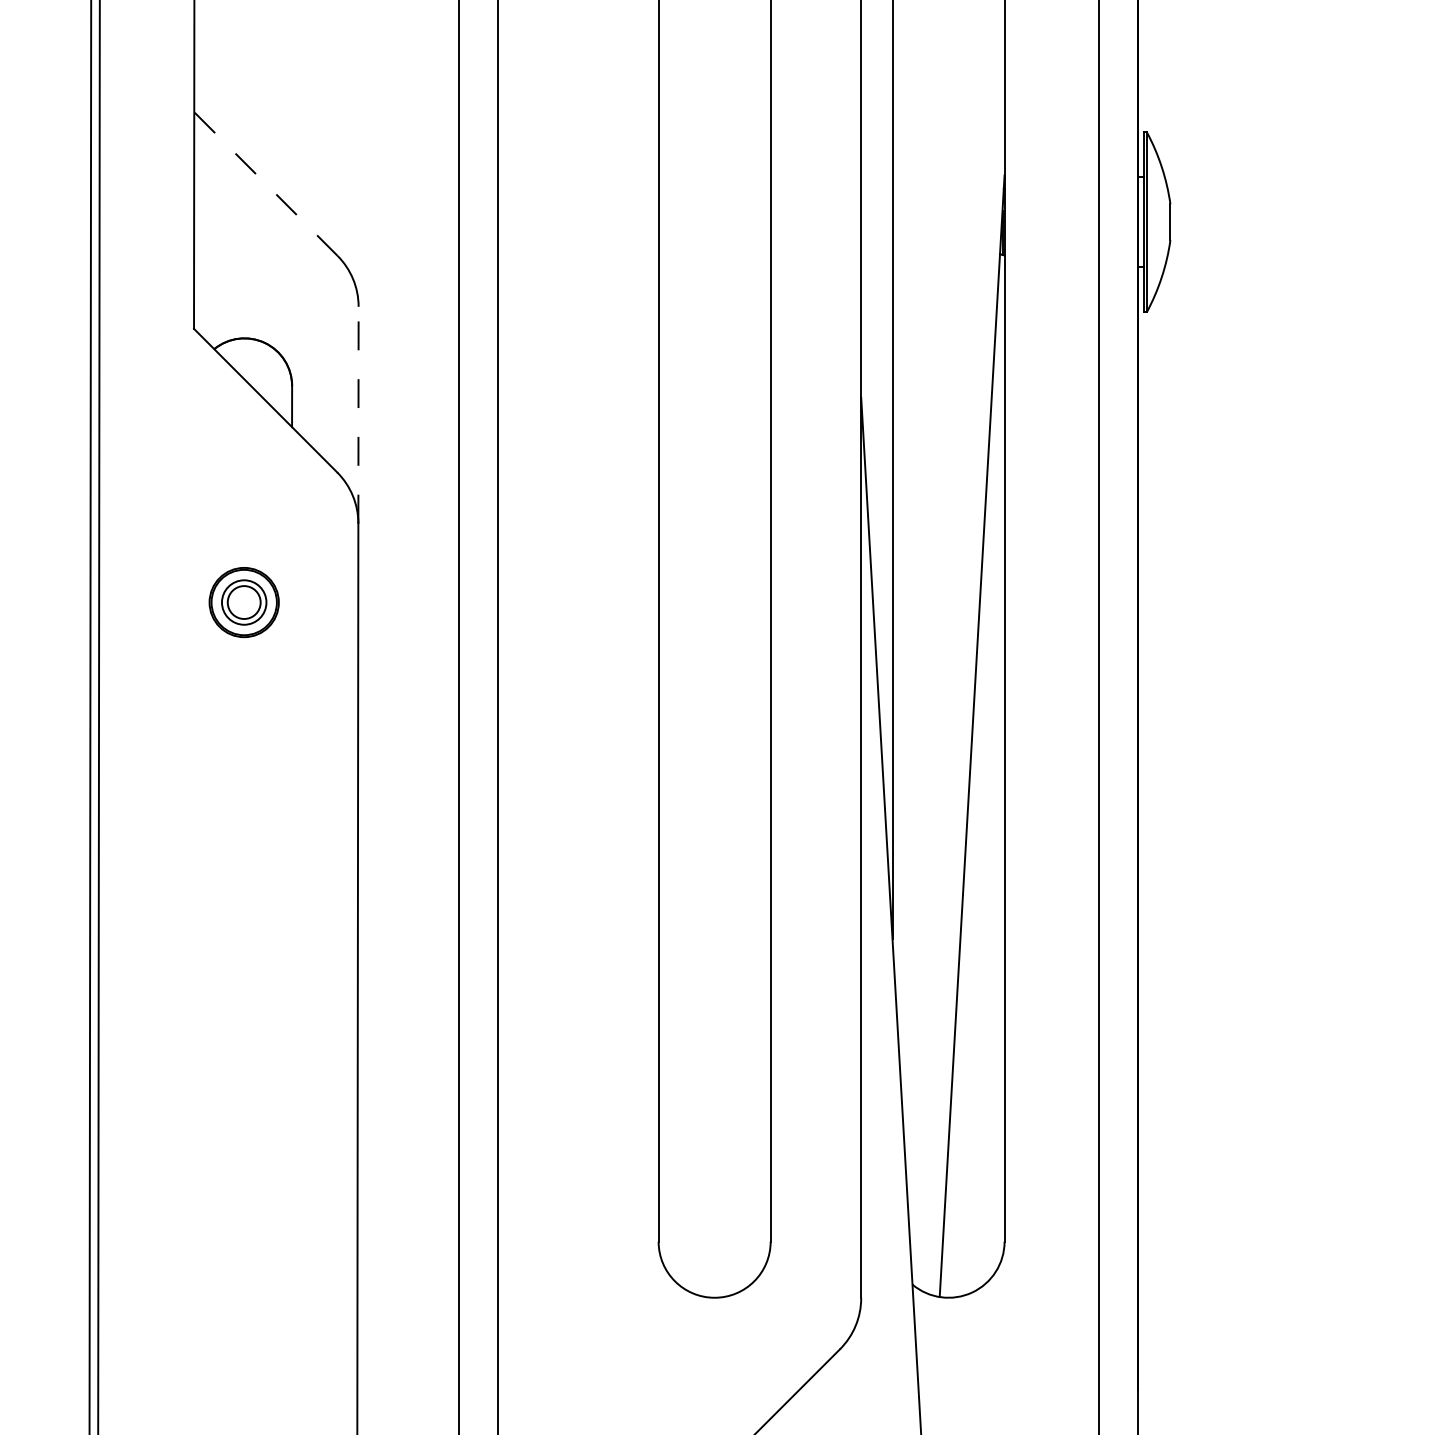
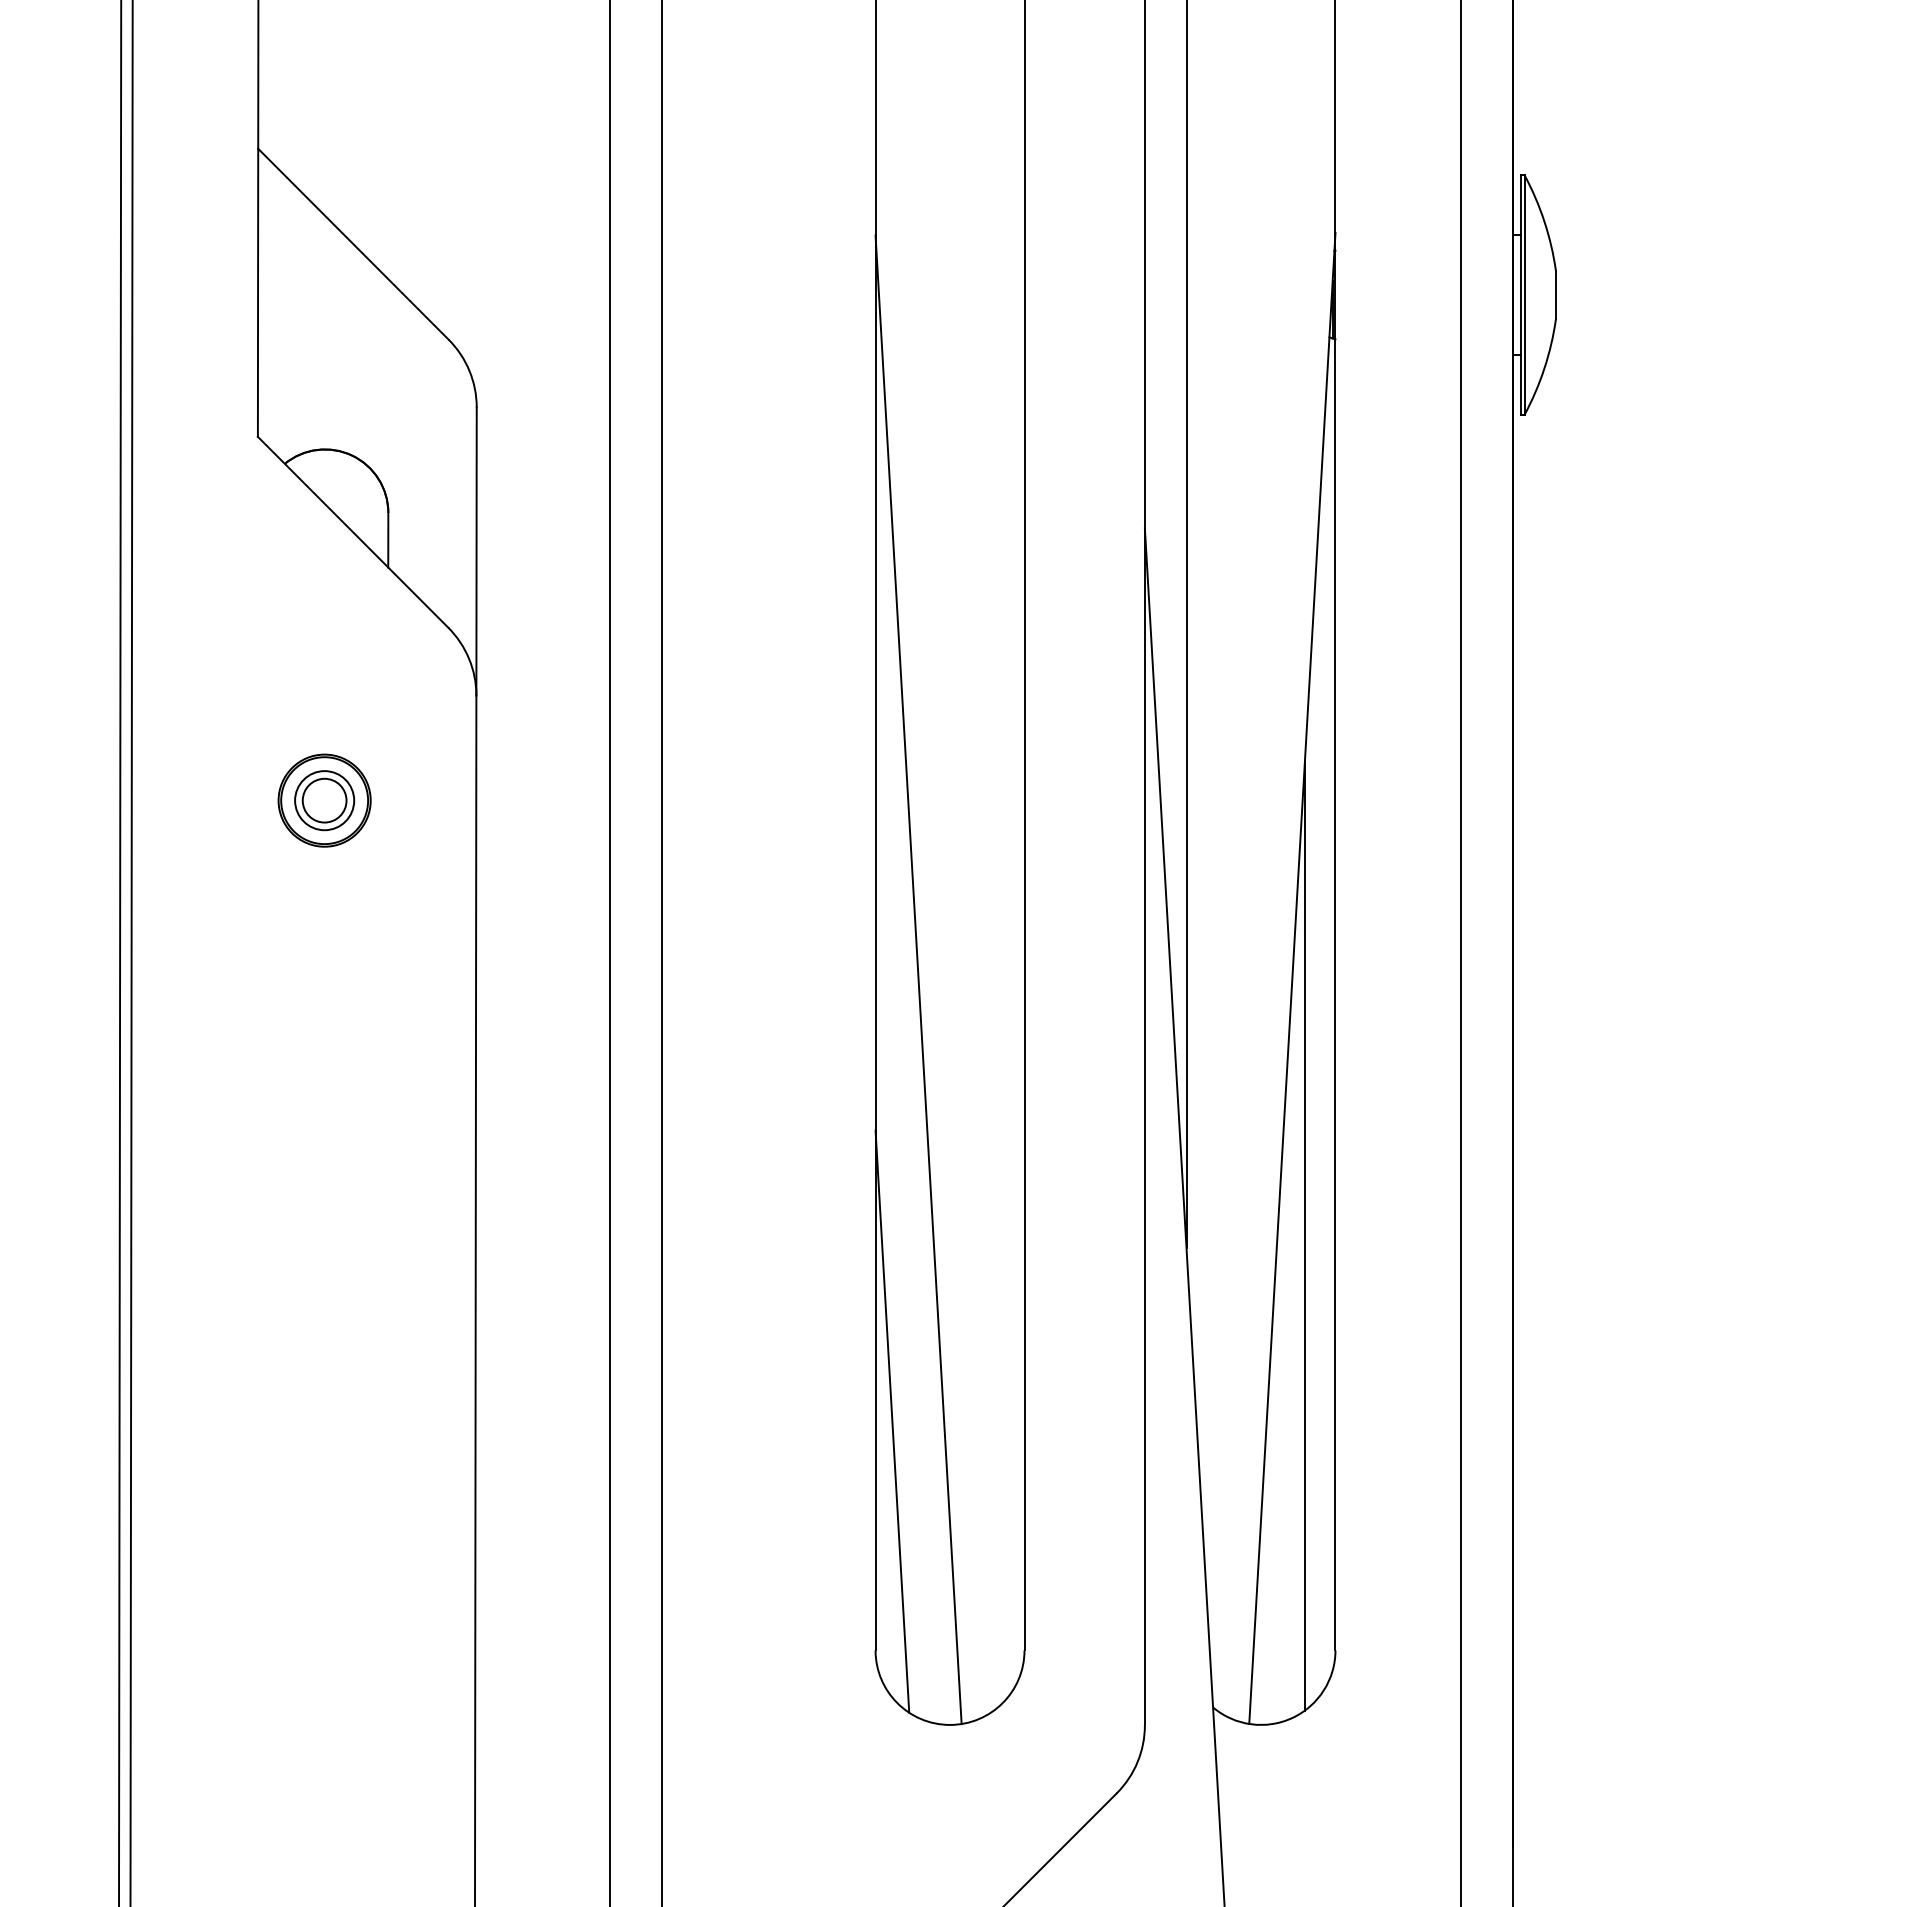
line: (265, 184) -> (353, 244), dashed -> solid
line: (358, 415) -> (476, 551), dashed -> solid
line: (690, 737) -> (918, 979), added
line: (981, 929) -> (1304, 1235), added
line: (671, 1069) -> (892, 1421), added

